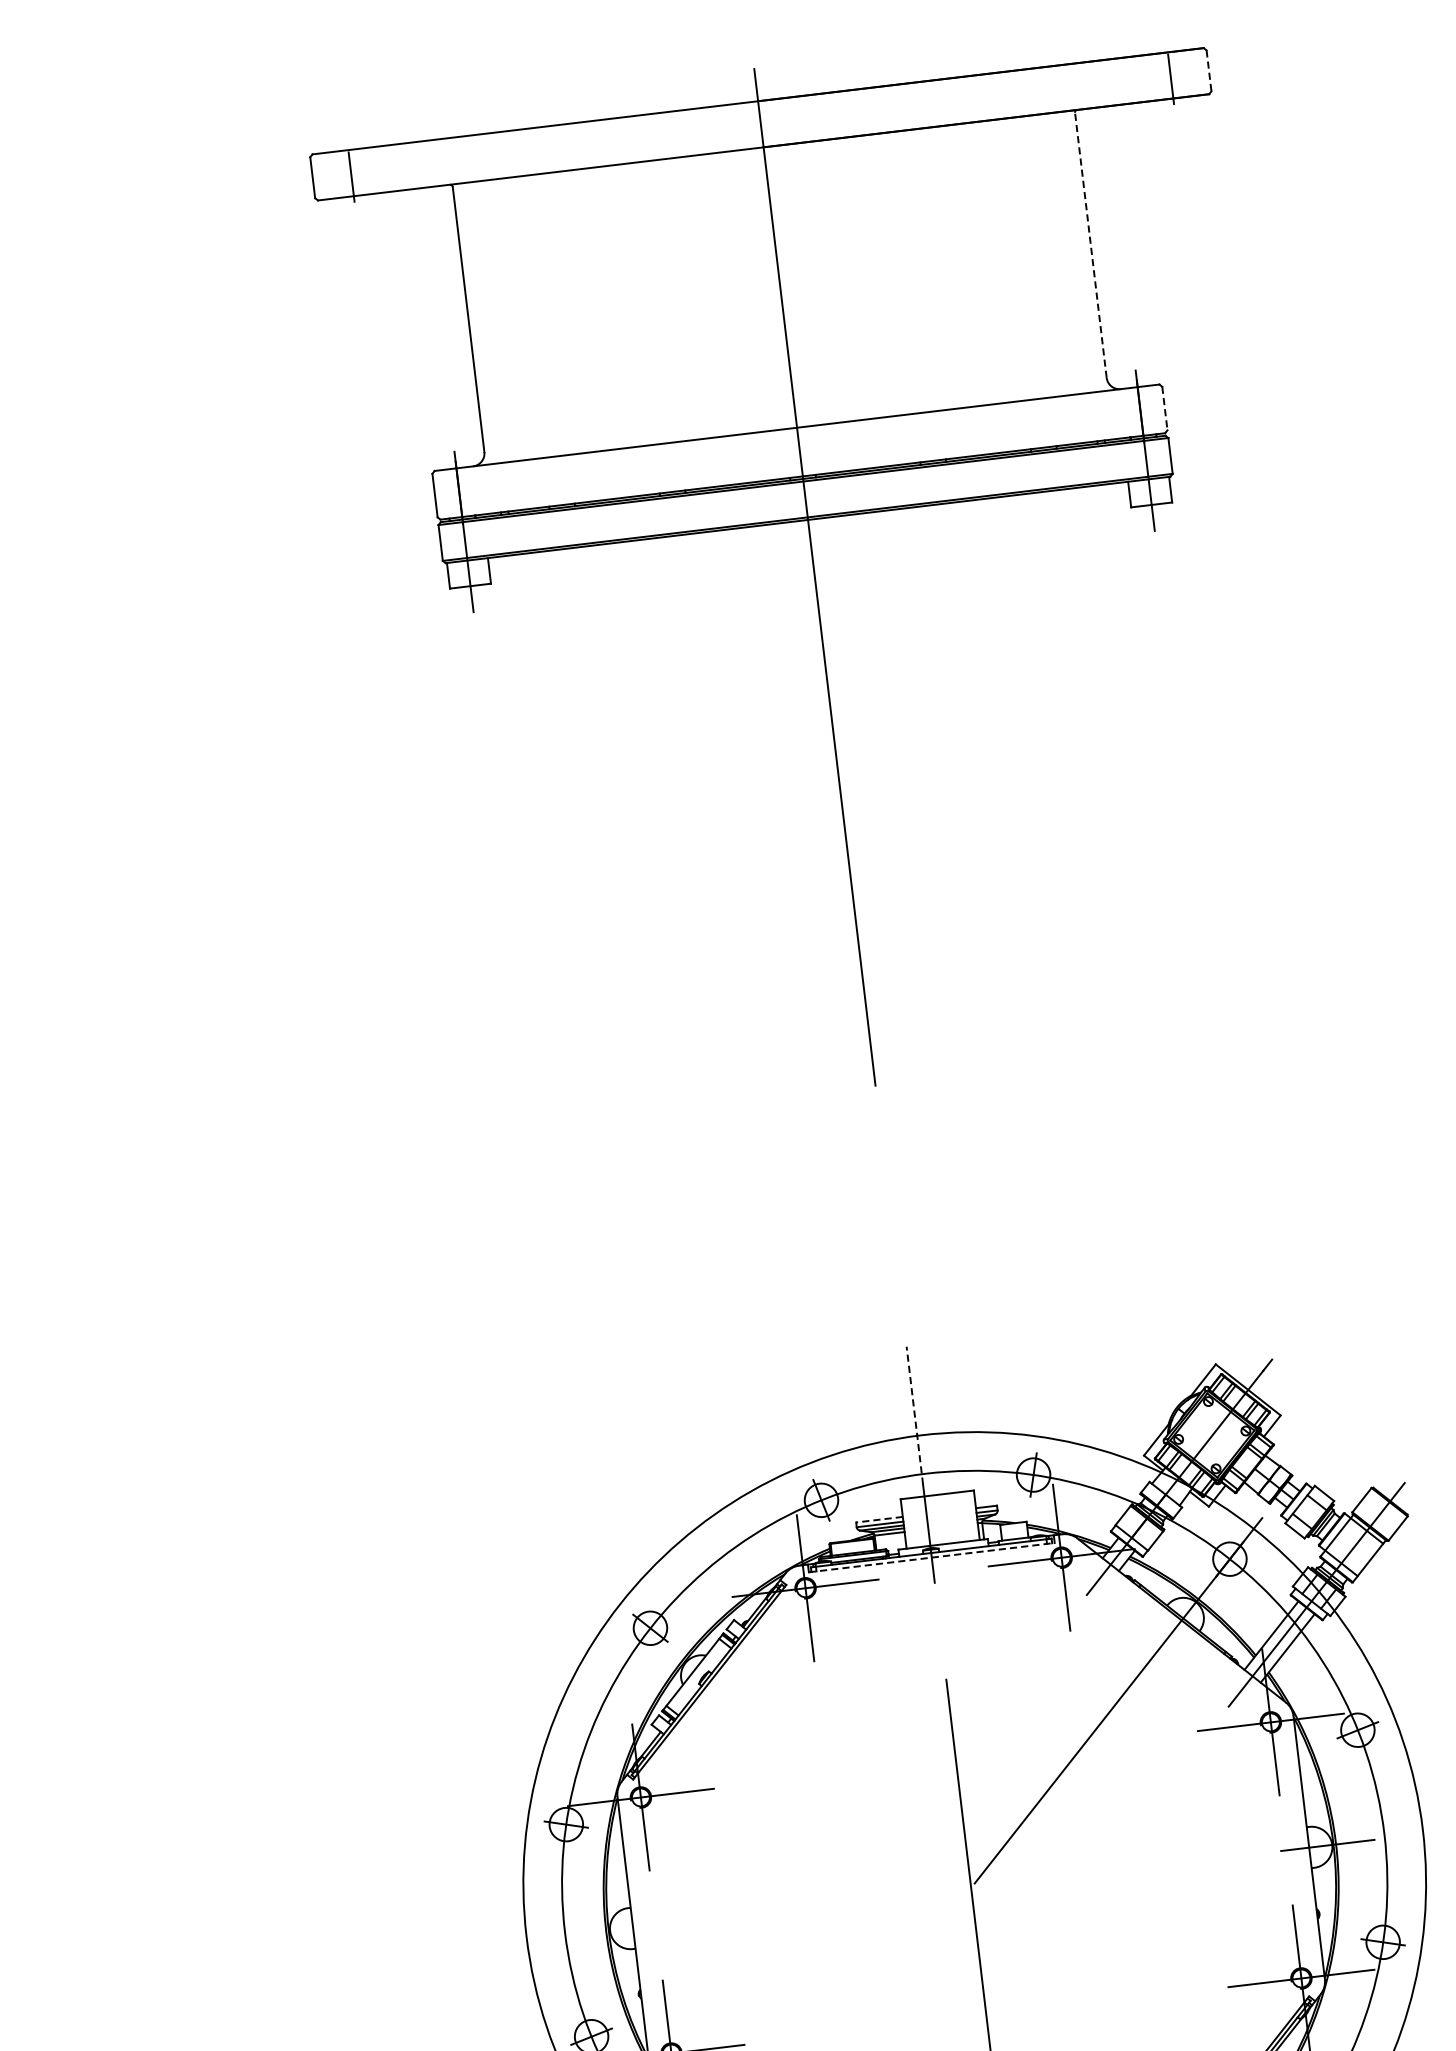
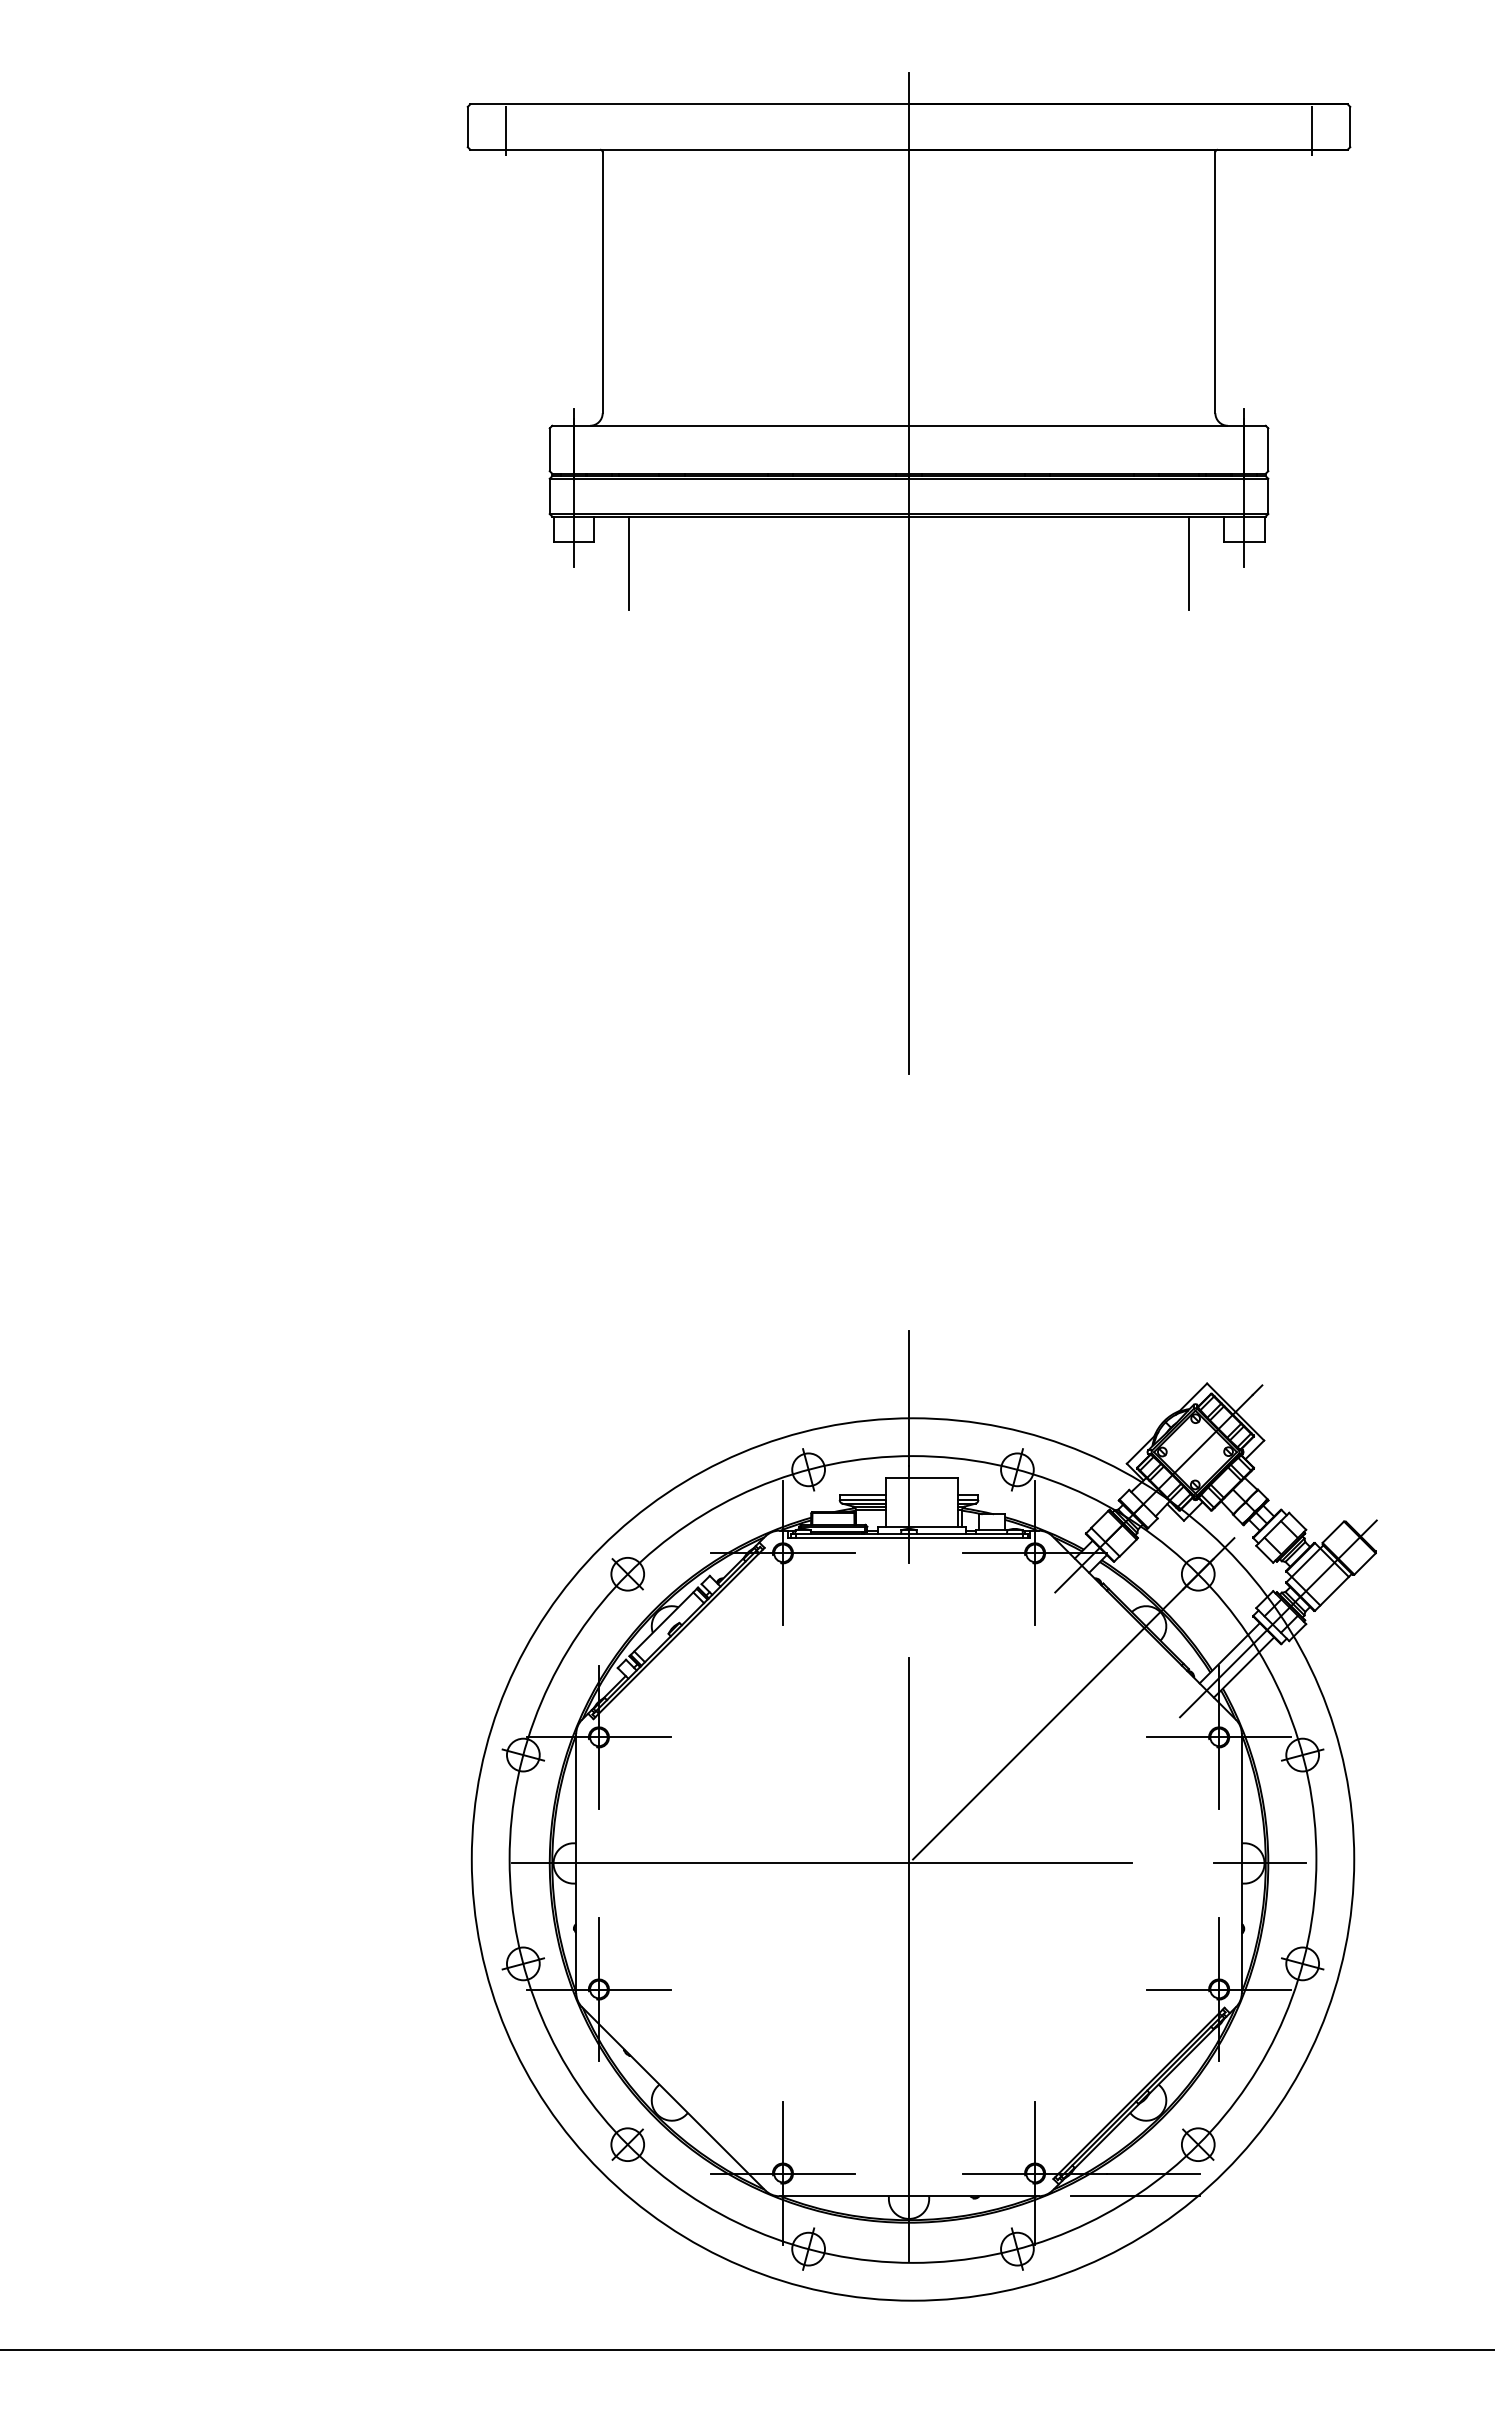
line: (1209, 71) -> (1350, 127), dashed -> solid
line: (1090, 245) -> (1215, 282), dashed -> solid
line: (1165, 409) -> (1268, 450), dashed -> solid
line: (1097, 532) -> (1188, 562), added
line: (529, 600) -> (629, 562), added
line: (915, 1415) -> (909, 1398), dashed -> solid
line: (879, 1519) -> (862, 1495), dashed -> solid
line: (932, 1557) -> (909, 1538), dashed -> solid
line: (882, 1898) -> (821, 1863), added

